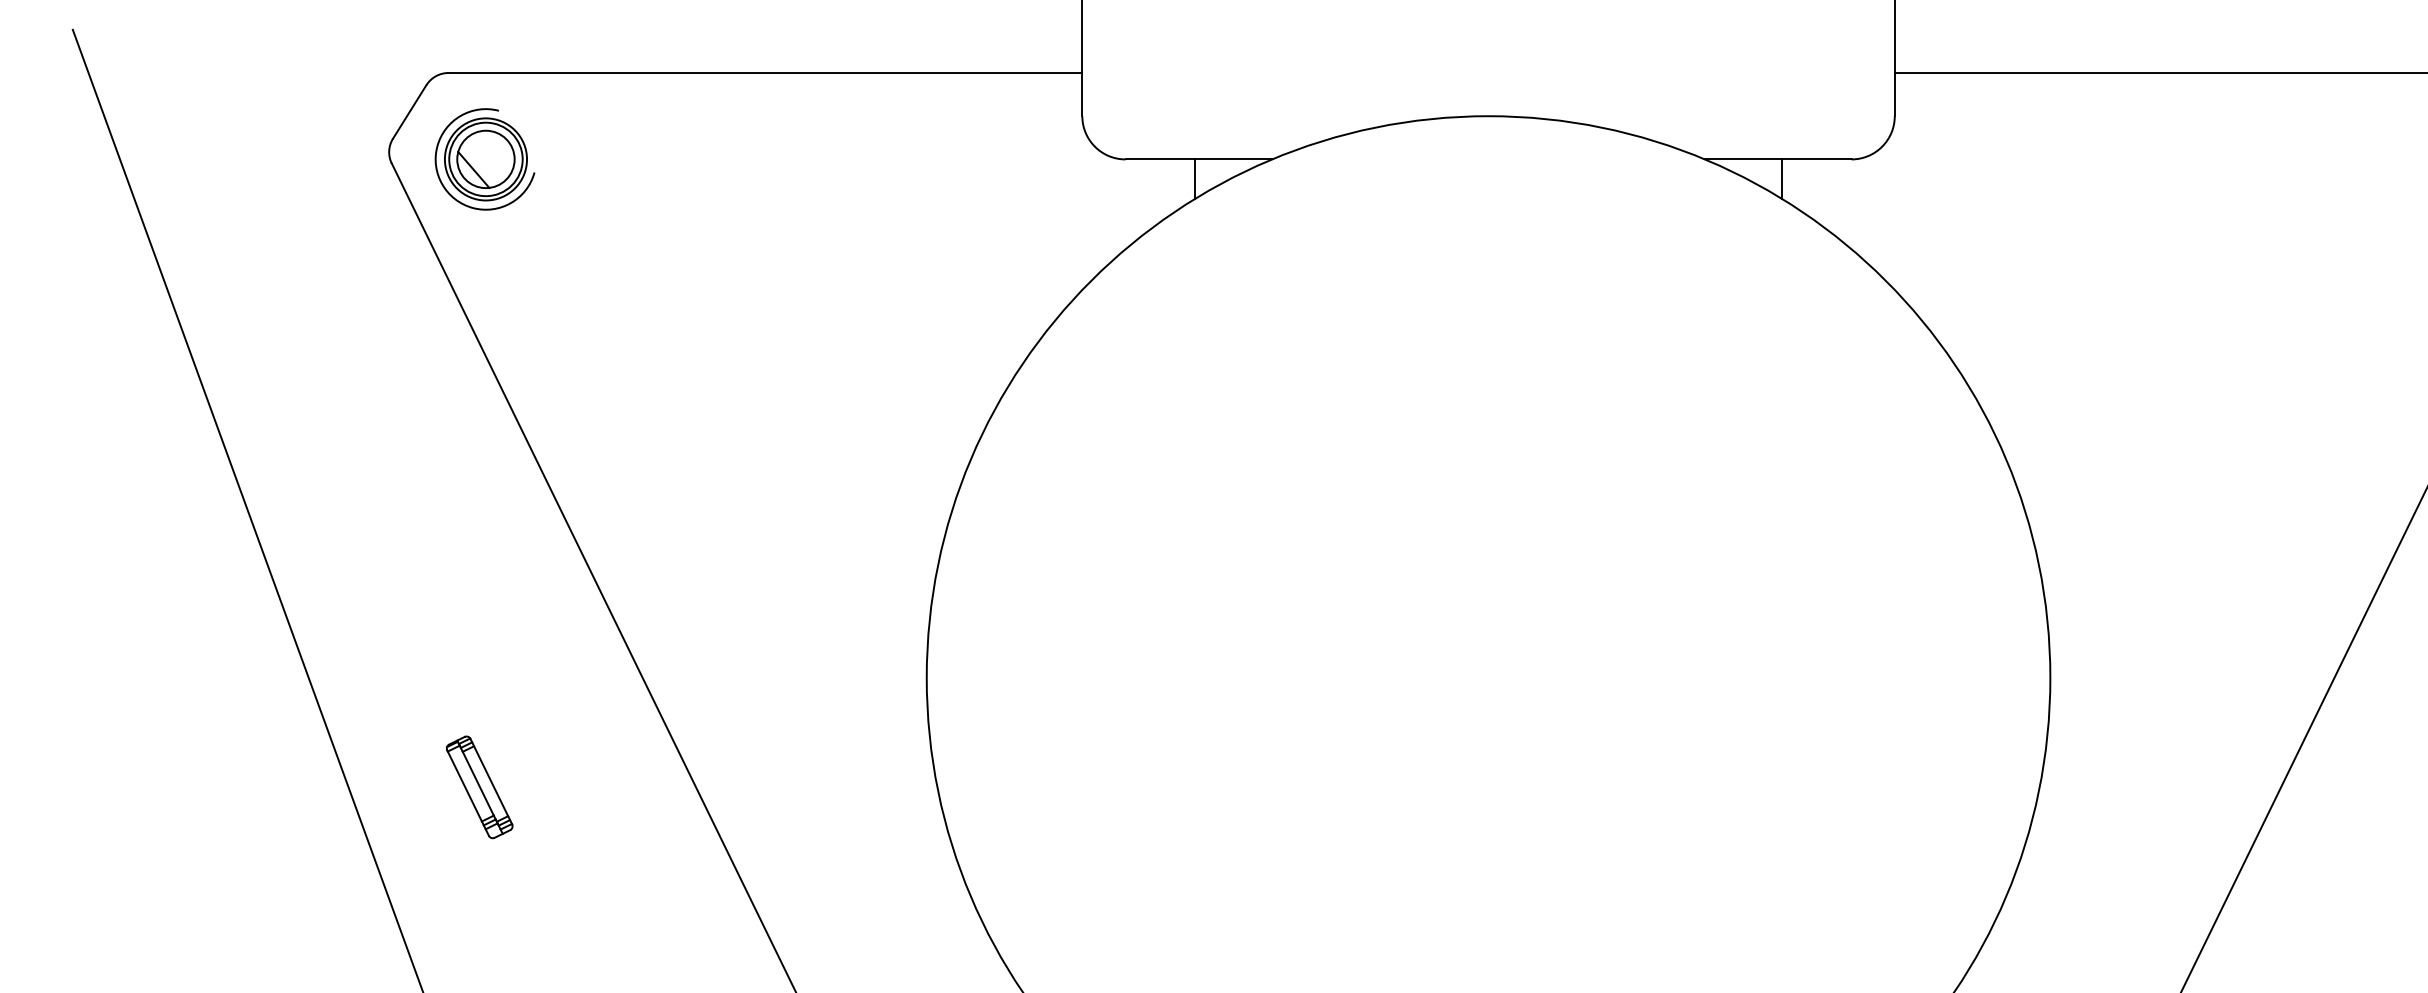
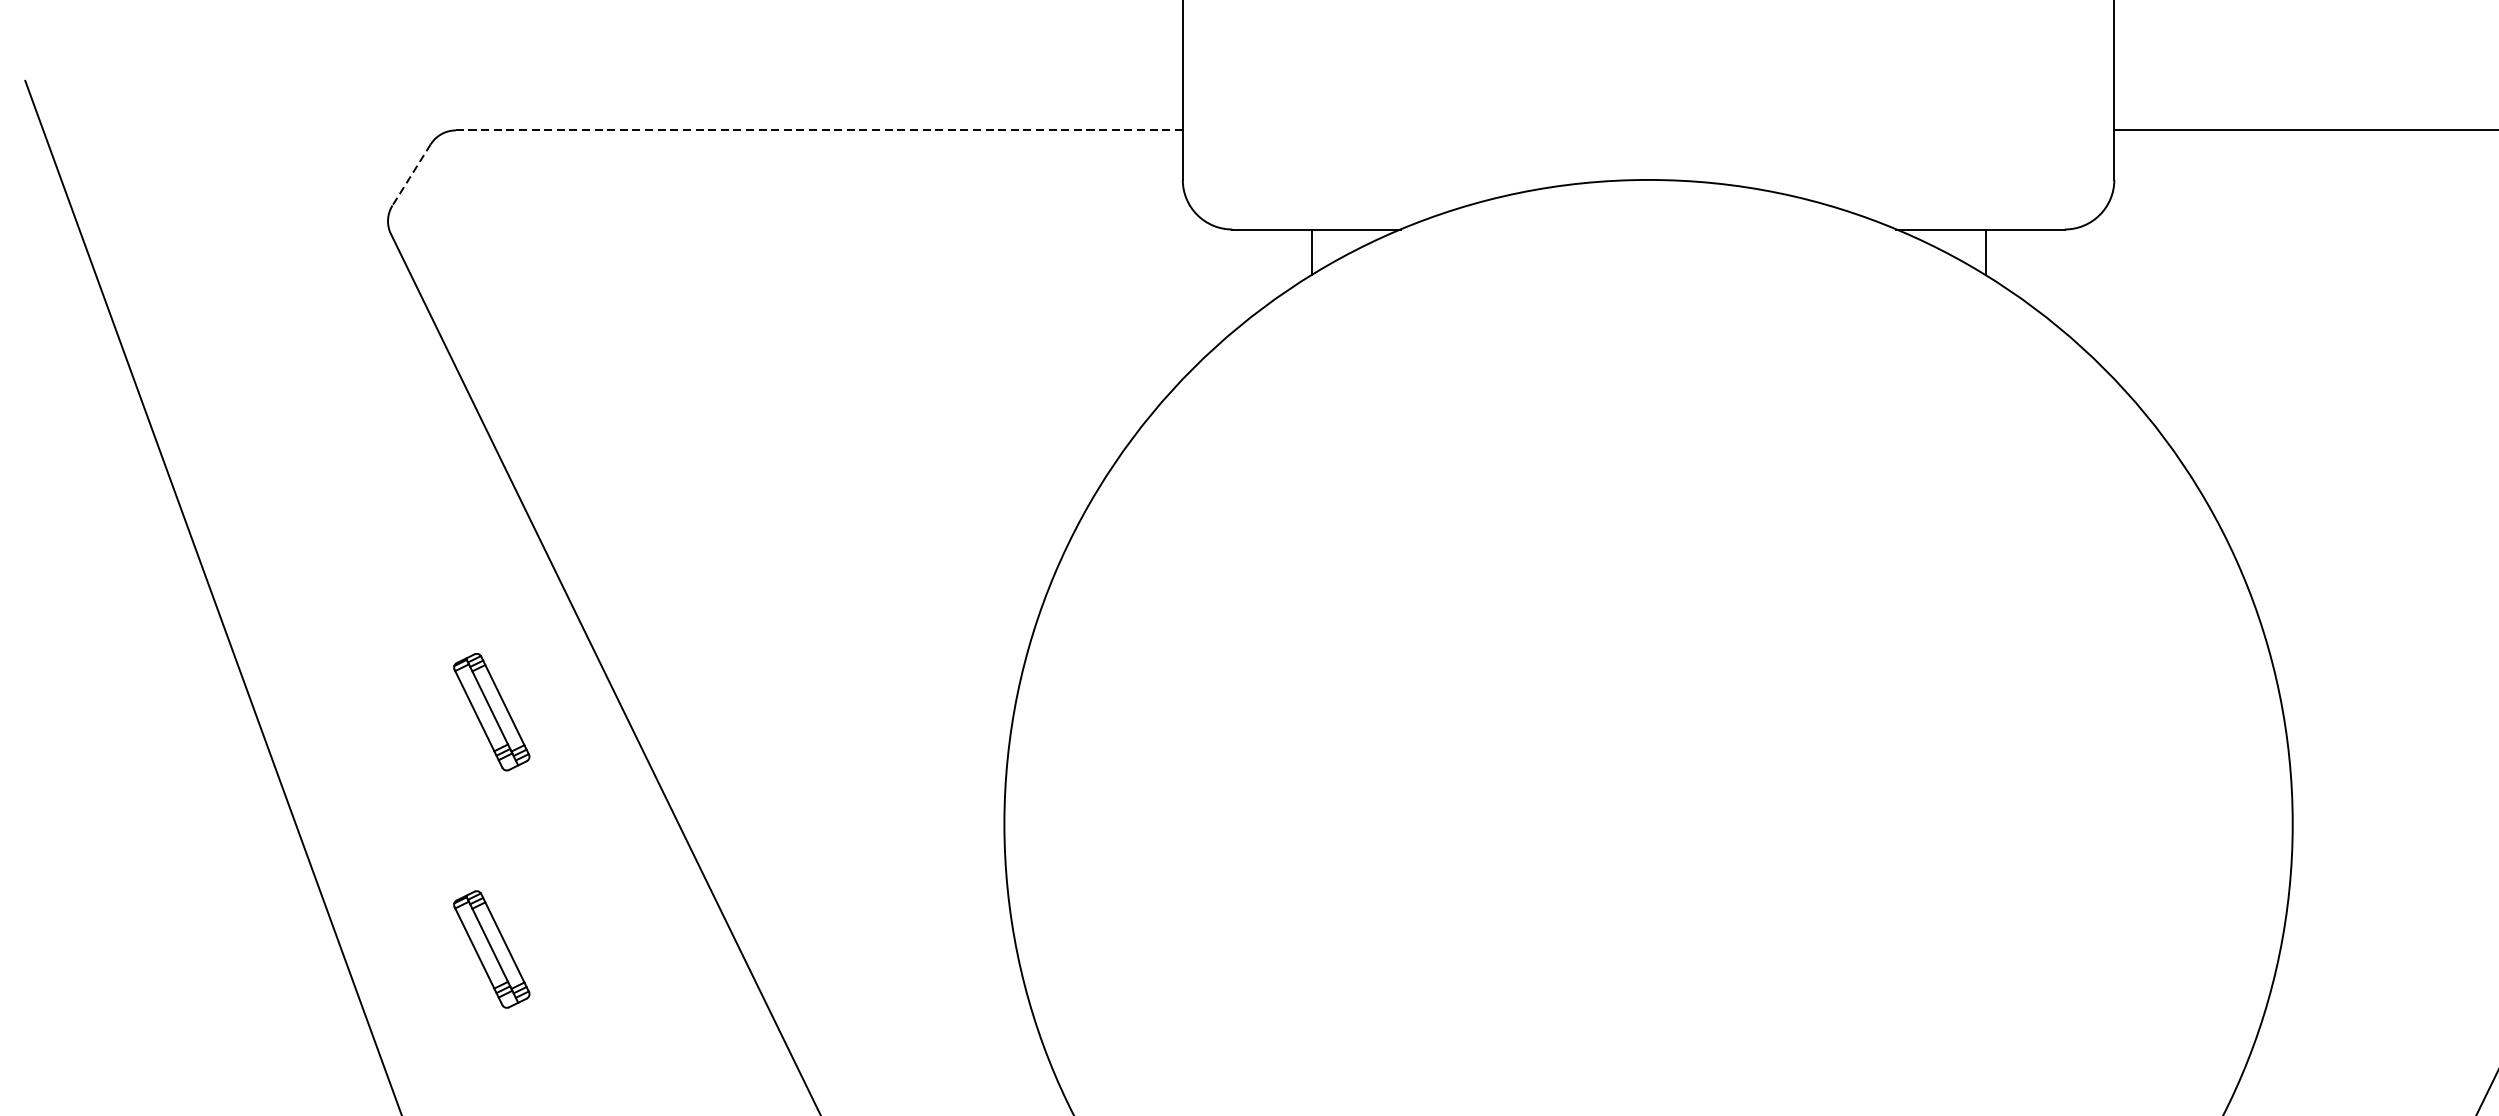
line: (765, 73) -> (819, 130), solid -> dashed
line: (409, 112) -> (411, 175), solid -> dashed
part: (484, 159) -> (497, 229), removed
part: (479, 580) -> (491, 712), added

